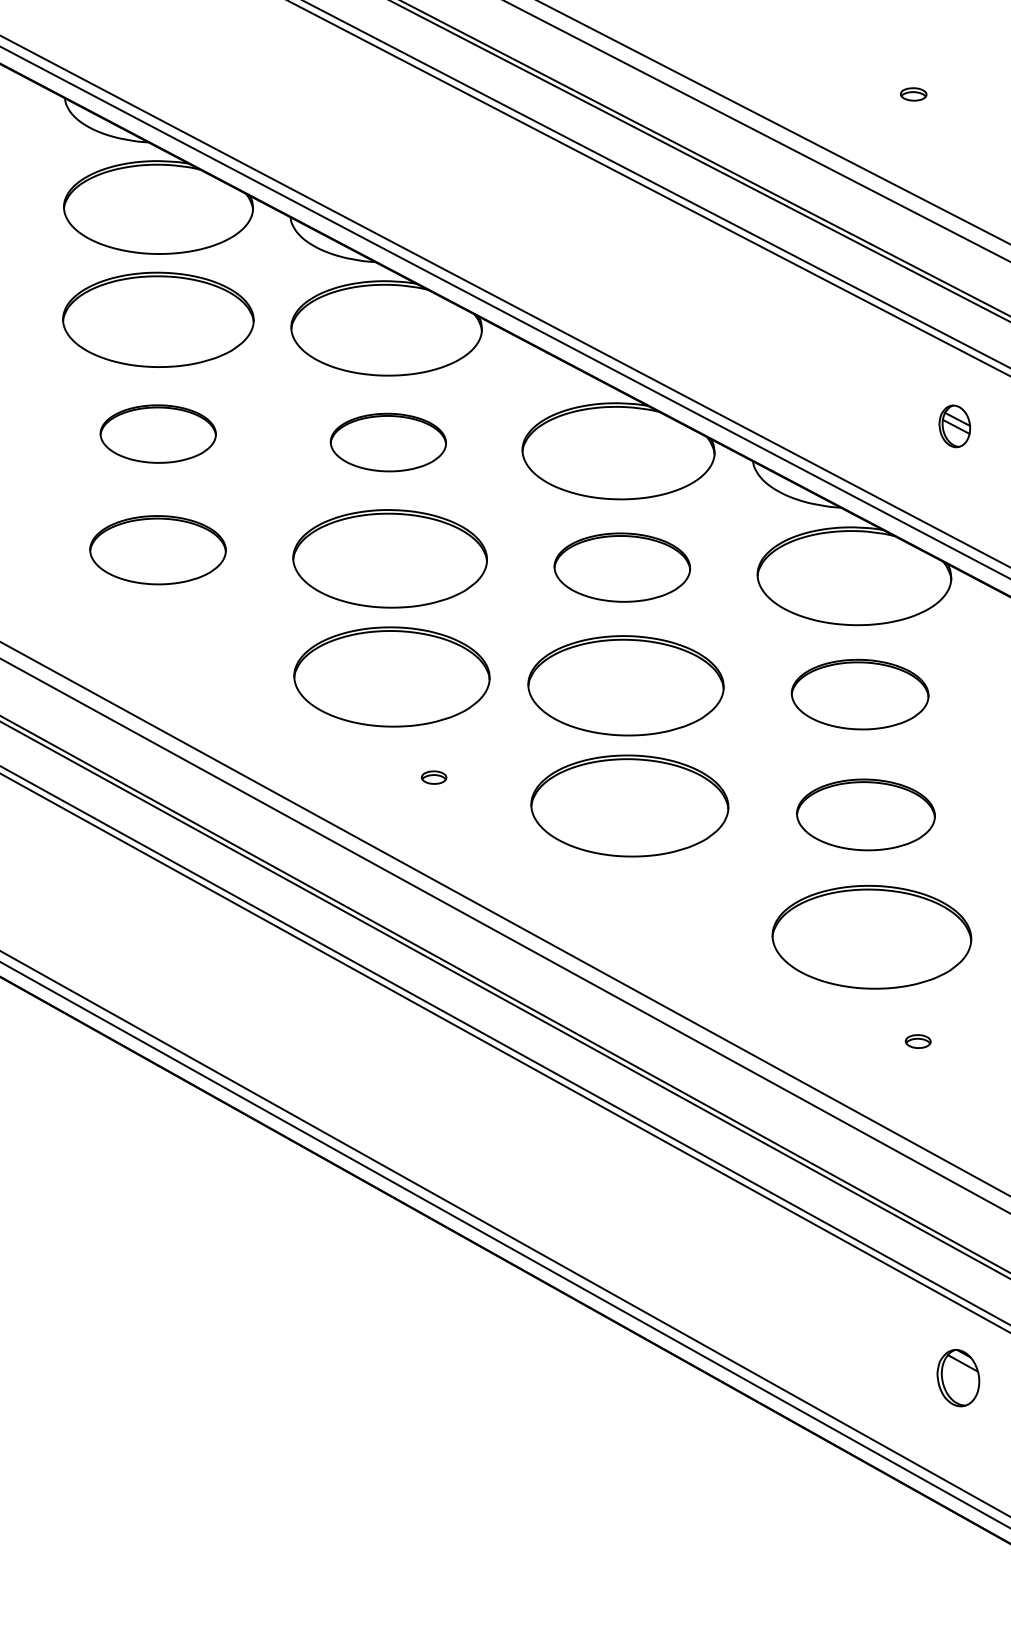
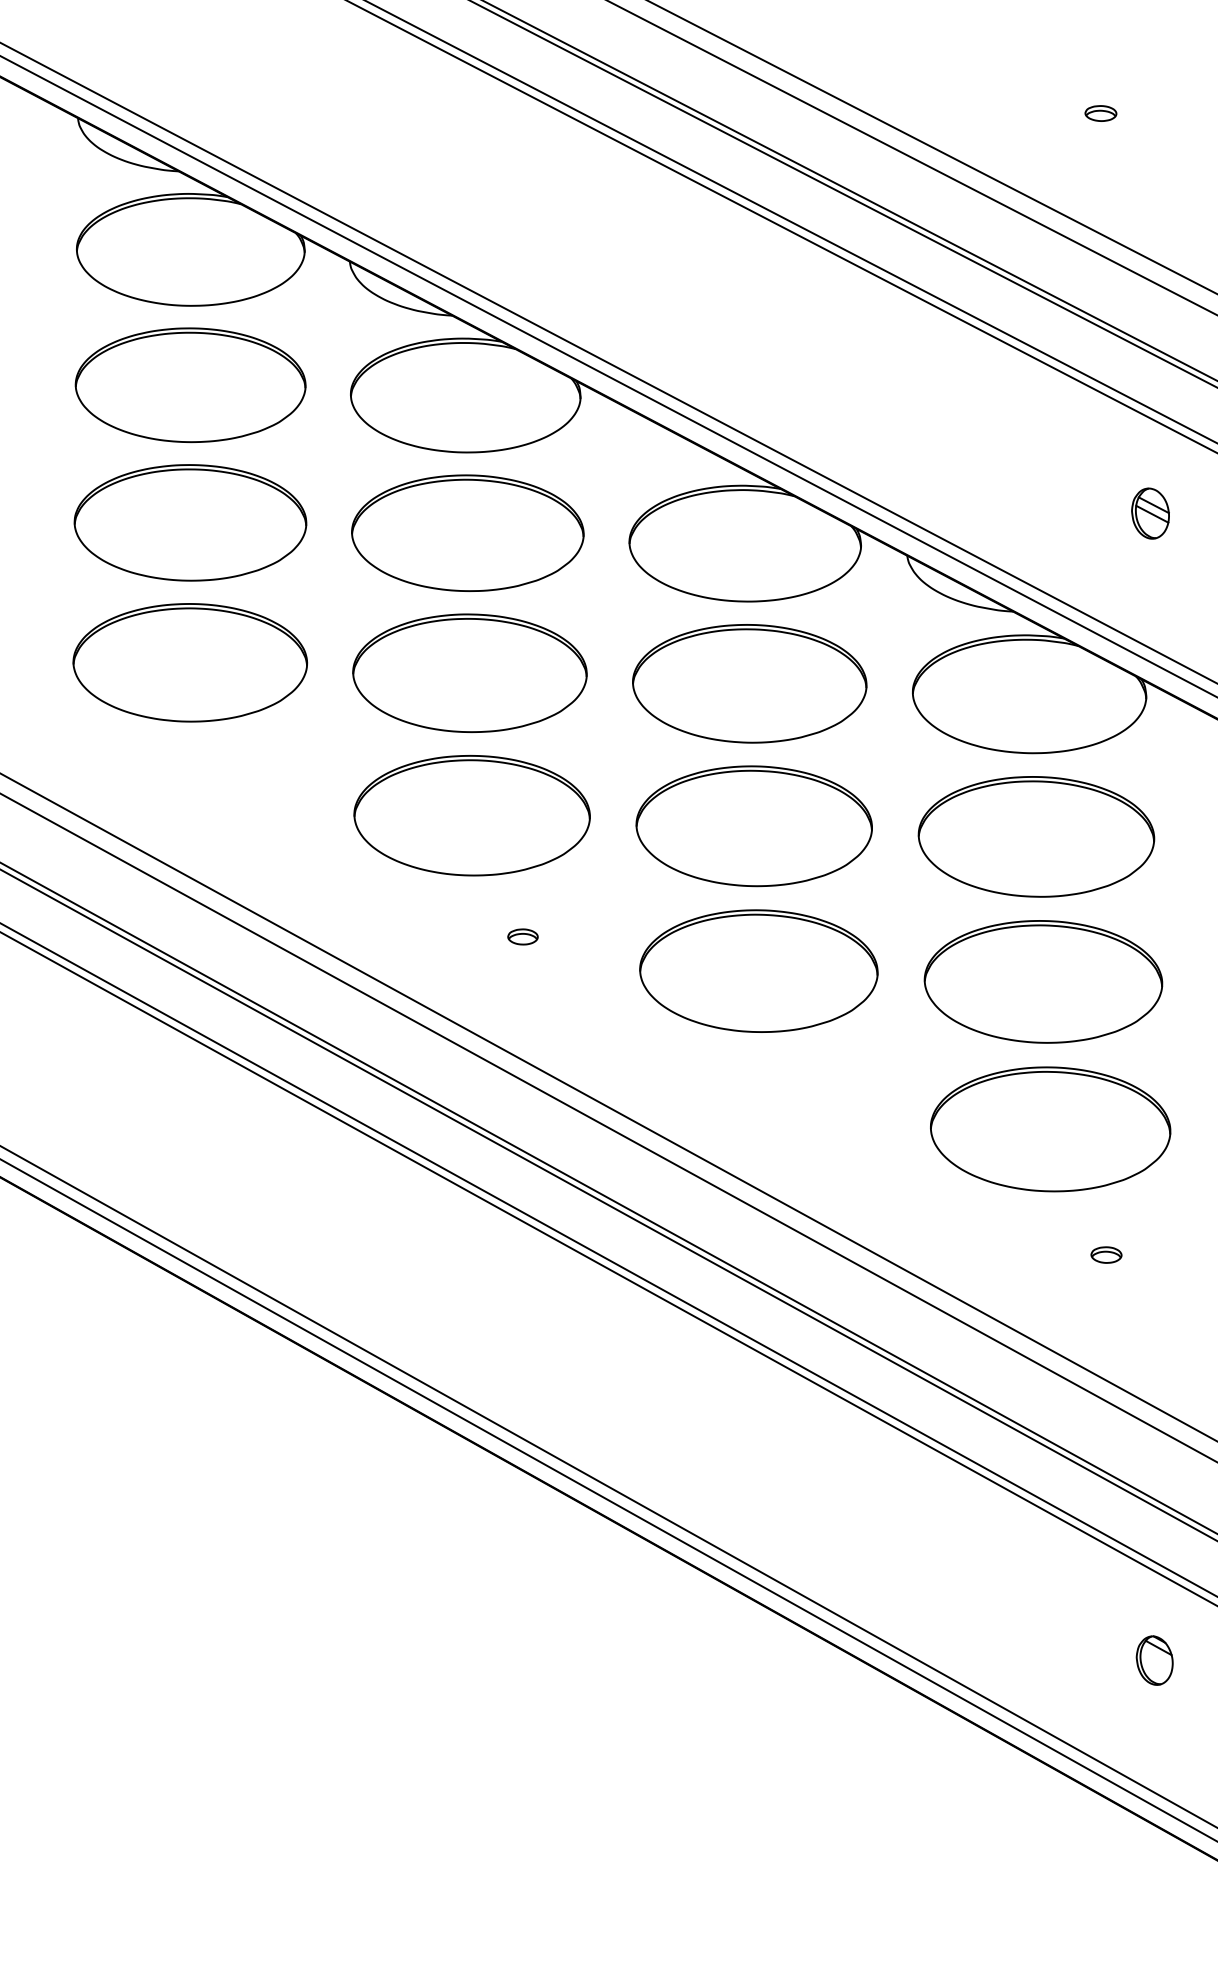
part: (158, 433) -> (190, 522), size x1.67
part: (388, 442) -> (467, 532), size x1.67
part: (157, 549) -> (189, 662), size x1.43
part: (622, 567) -> (749, 683), size x1.43
part: (860, 694) -> (1036, 836), size x1.43
part: (866, 814) -> (1043, 981), size x1.43
part: (958, 1377) -> (1154, 1660), size x0.71

